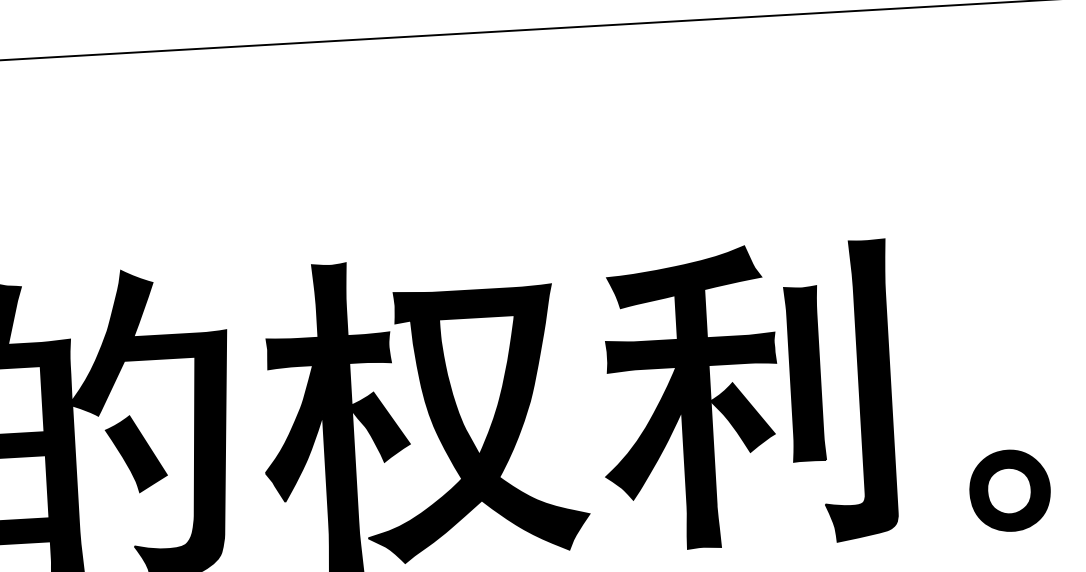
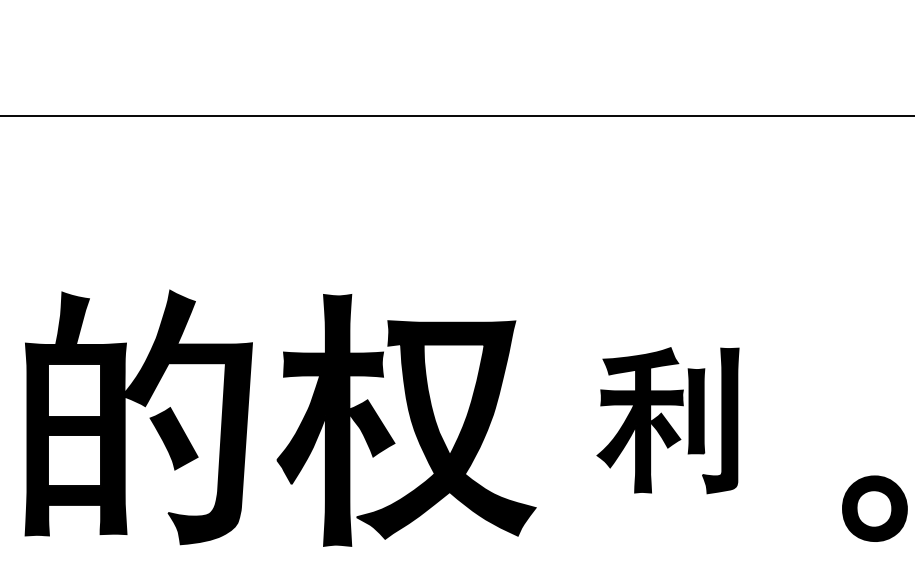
part: (746, 396) -> (667, 420), size x0.6

